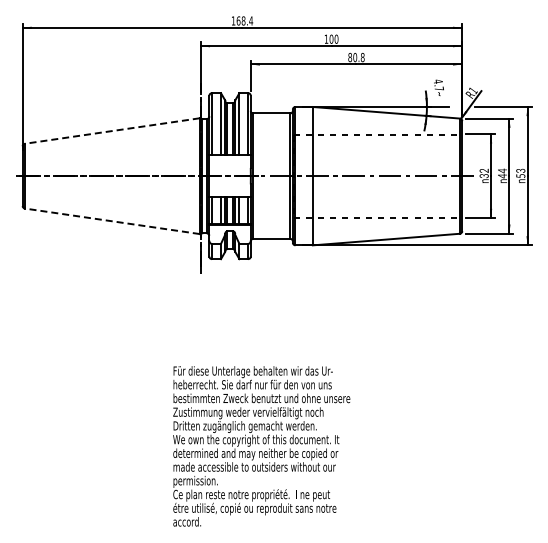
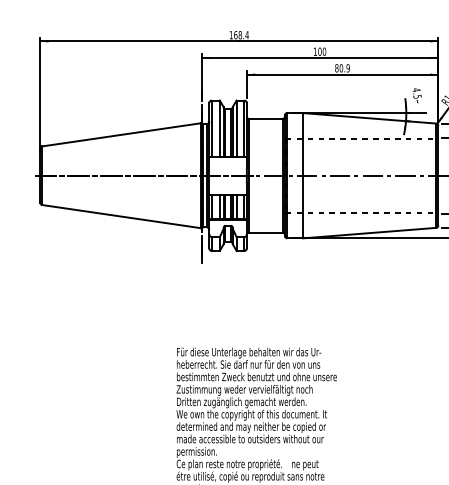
text: (362, 57) -> (347, 68), 80.8 -> 80.9
text: (438, 88) -> (416, 96), 4.7 -> 4.5
line: (111, 131) -> (120, 135), dashed -> solid
line: (111, 221) -> (120, 216), dashed -> solid

